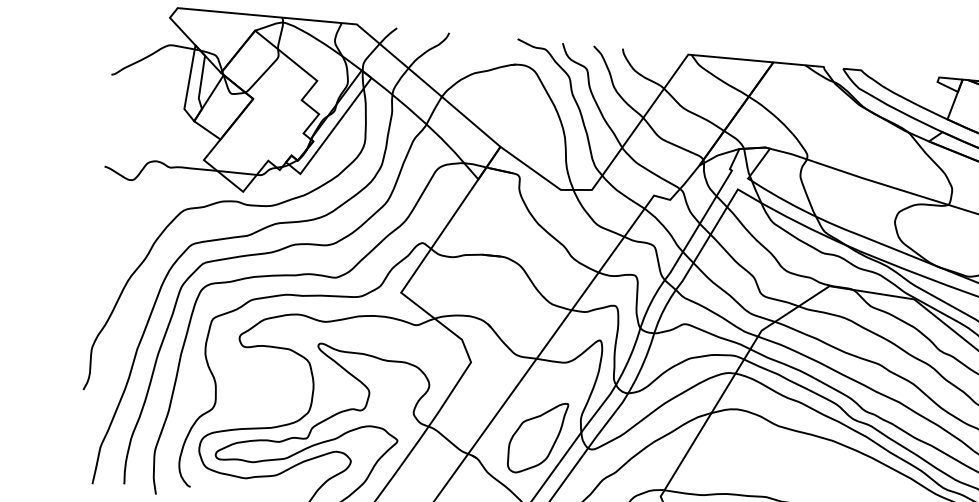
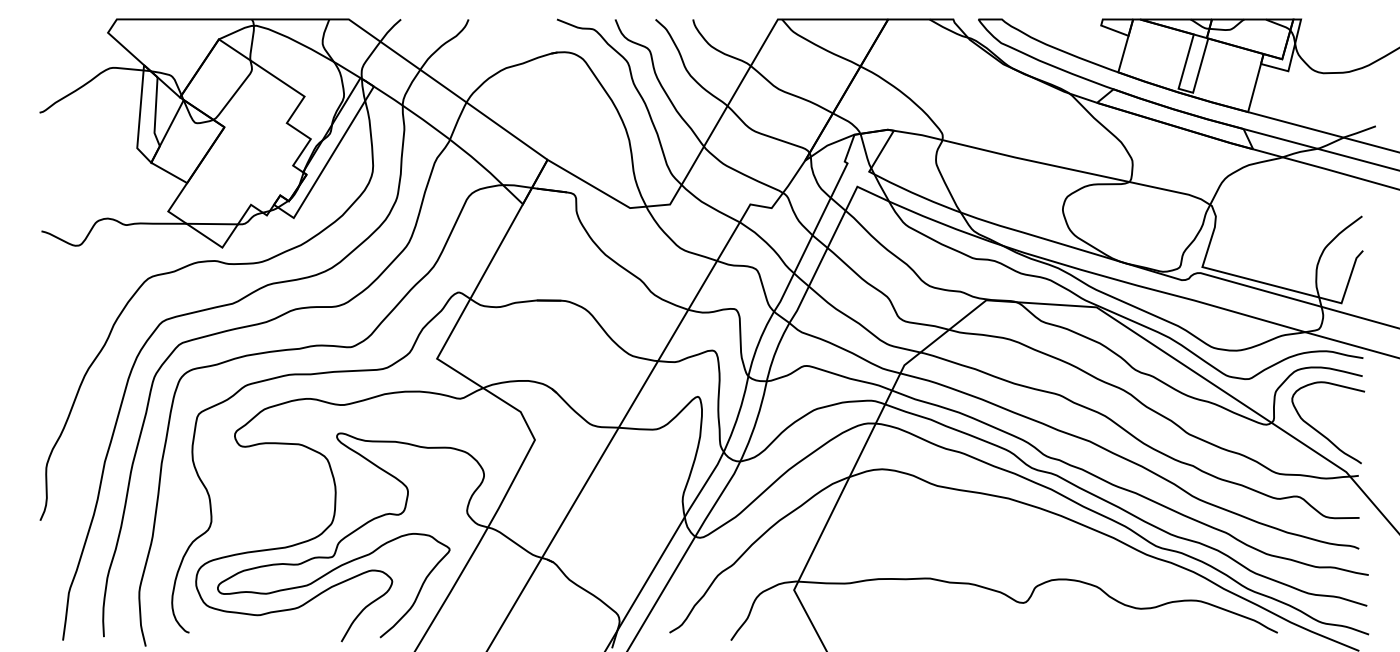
part: (537, 438) -> (628, 529), removed

